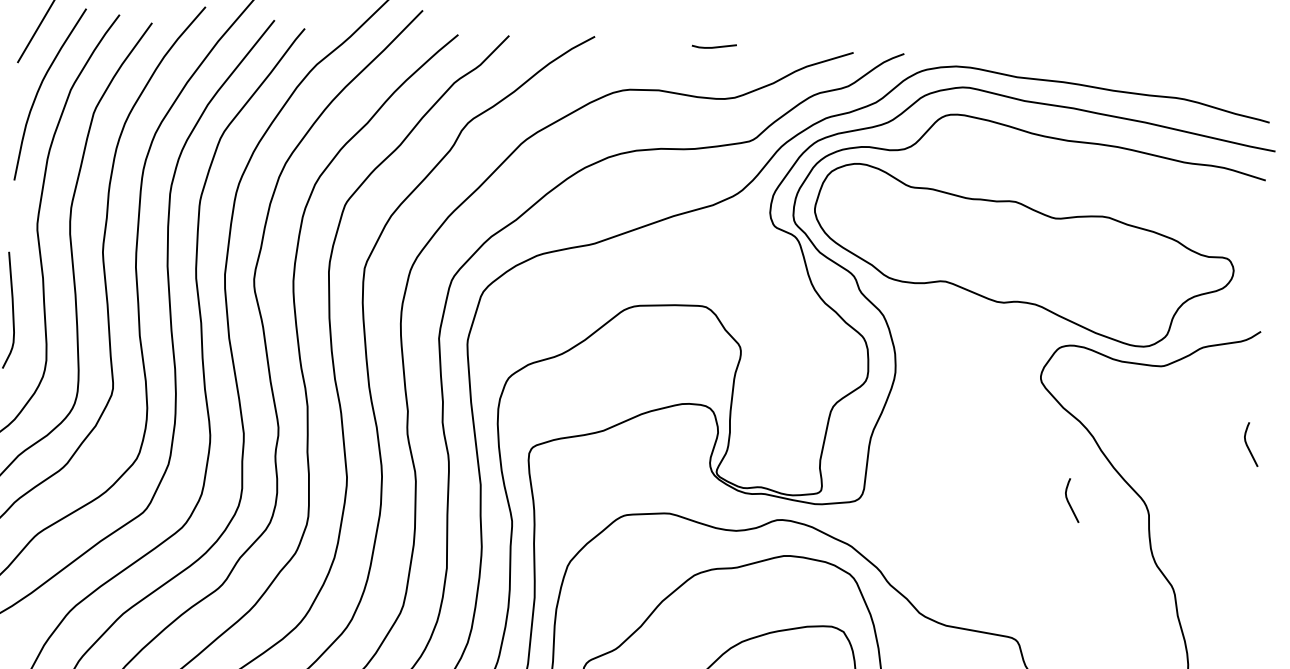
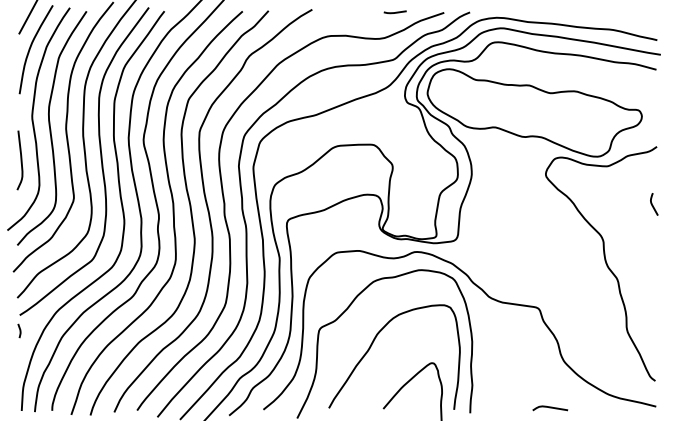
line: (712, 46) -> (394, 12), moved
curve: (1070, 502) -> (563, 237), removed

